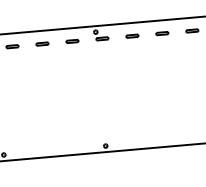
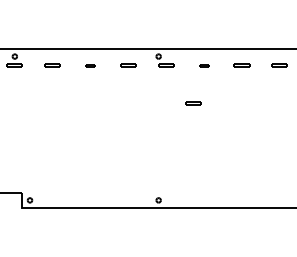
part: (132, 36) -> (204, 65), size x0.6
part: (42, 43) -> (90, 65), size x0.6
part: (126, 66) -> (193, 103), added

